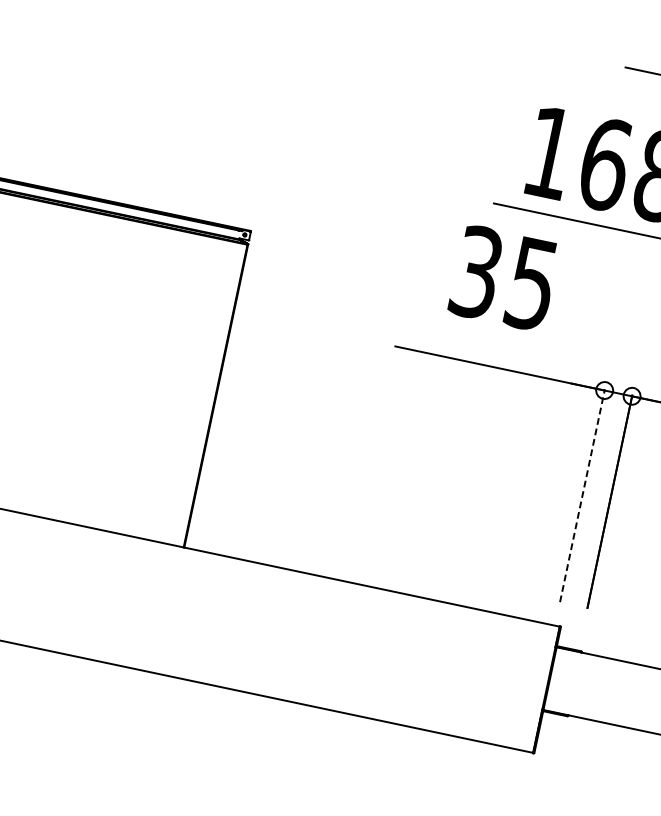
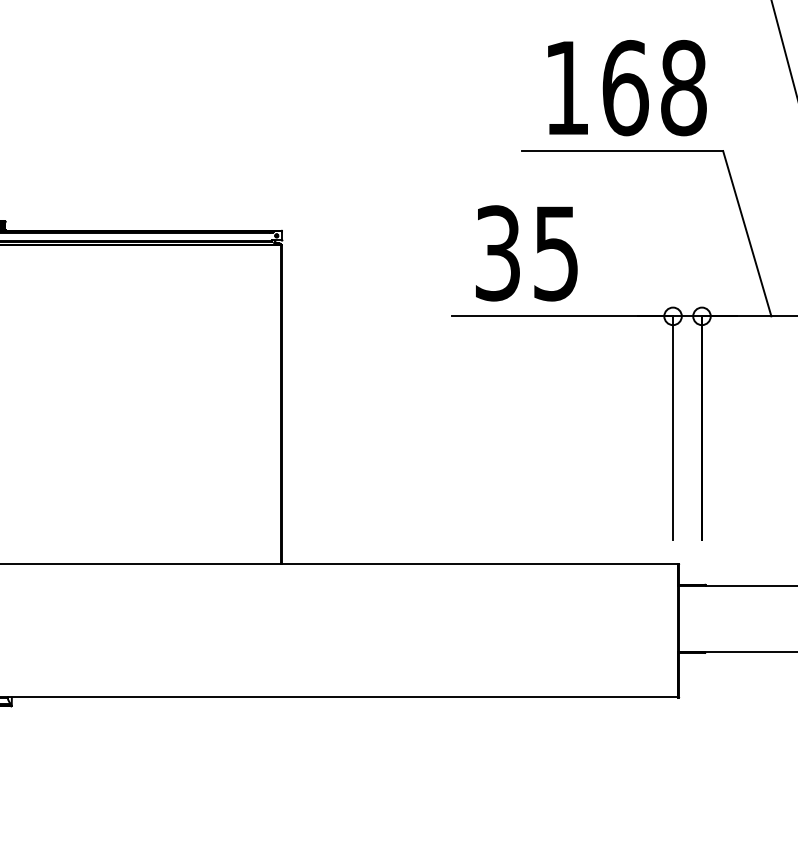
text: (503, 278) -> (526, 253), moved
line: (582, 496) -> (673, 427), dashed -> solid

